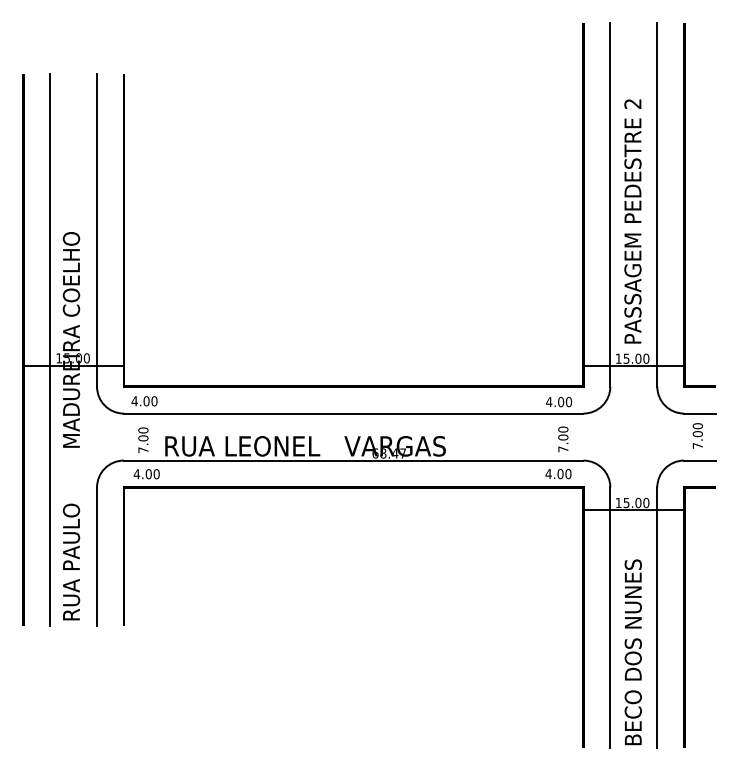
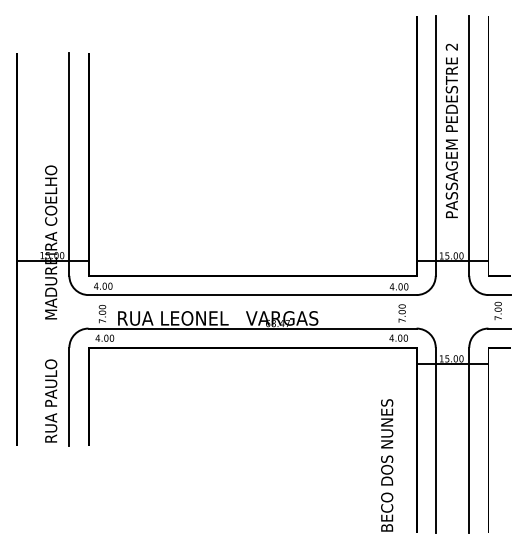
text: (632, 220) -> (451, 130), moved
line: (49, 349) -> (35, 249), removed
text: (633, 652) -> (387, 465), moved

